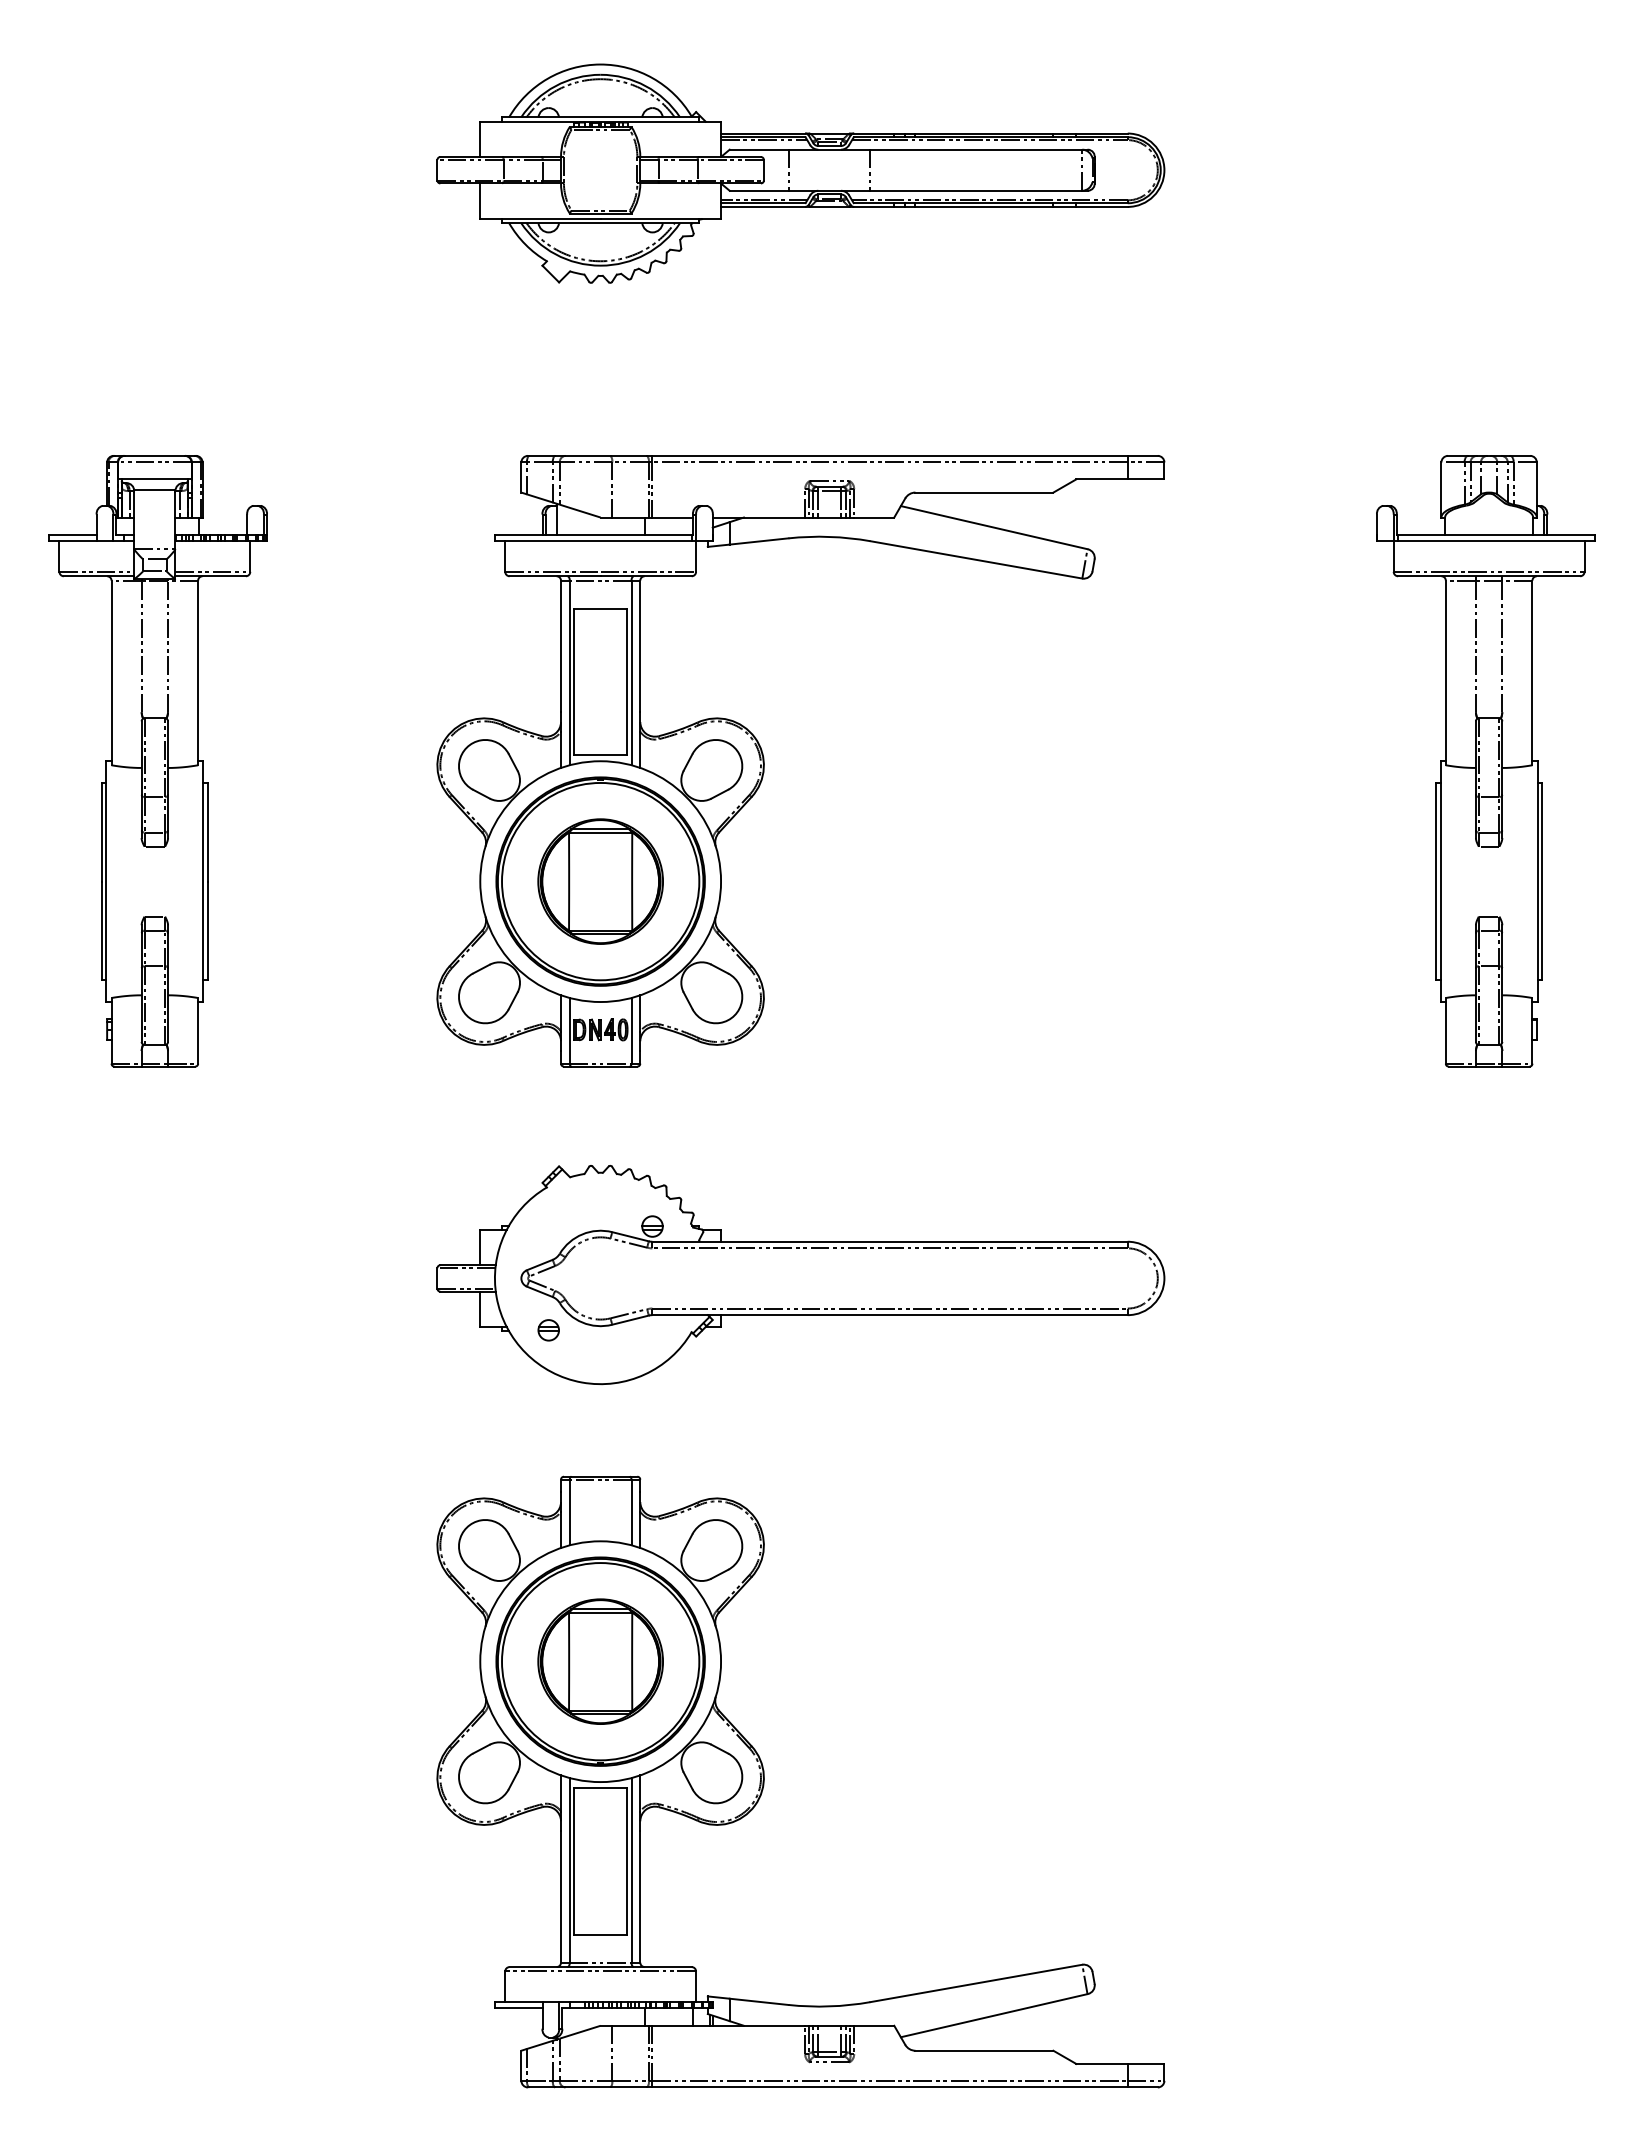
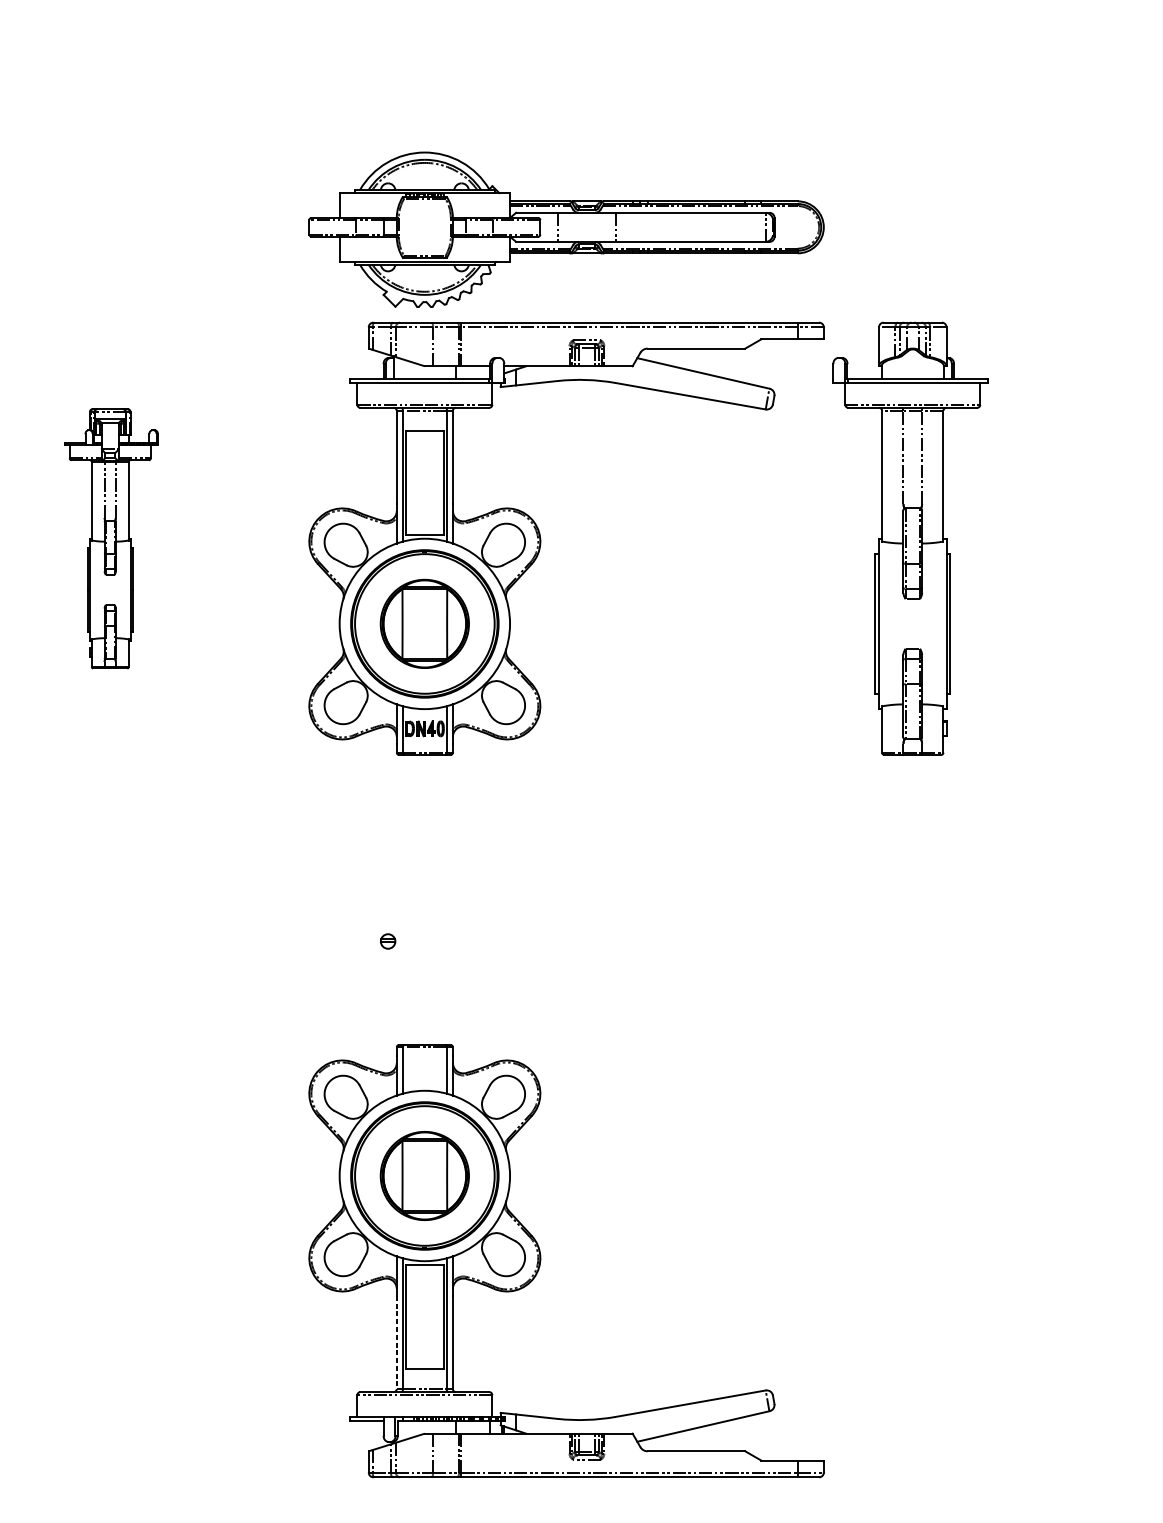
part: (800, 173) -> (566, 229), moved
part: (157, 761) -> (111, 538), size x0.6
part: (1485, 761) -> (910, 538), moved
part: (800, 1275) -> (566, 902), removed
line: (561, 1896) -> (397, 1342), solid -> dashed

